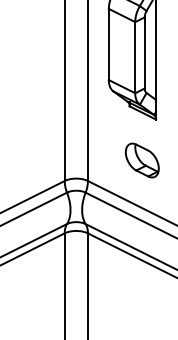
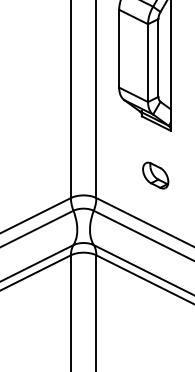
part: (141, 160) -> (154, 175), size x0.7

